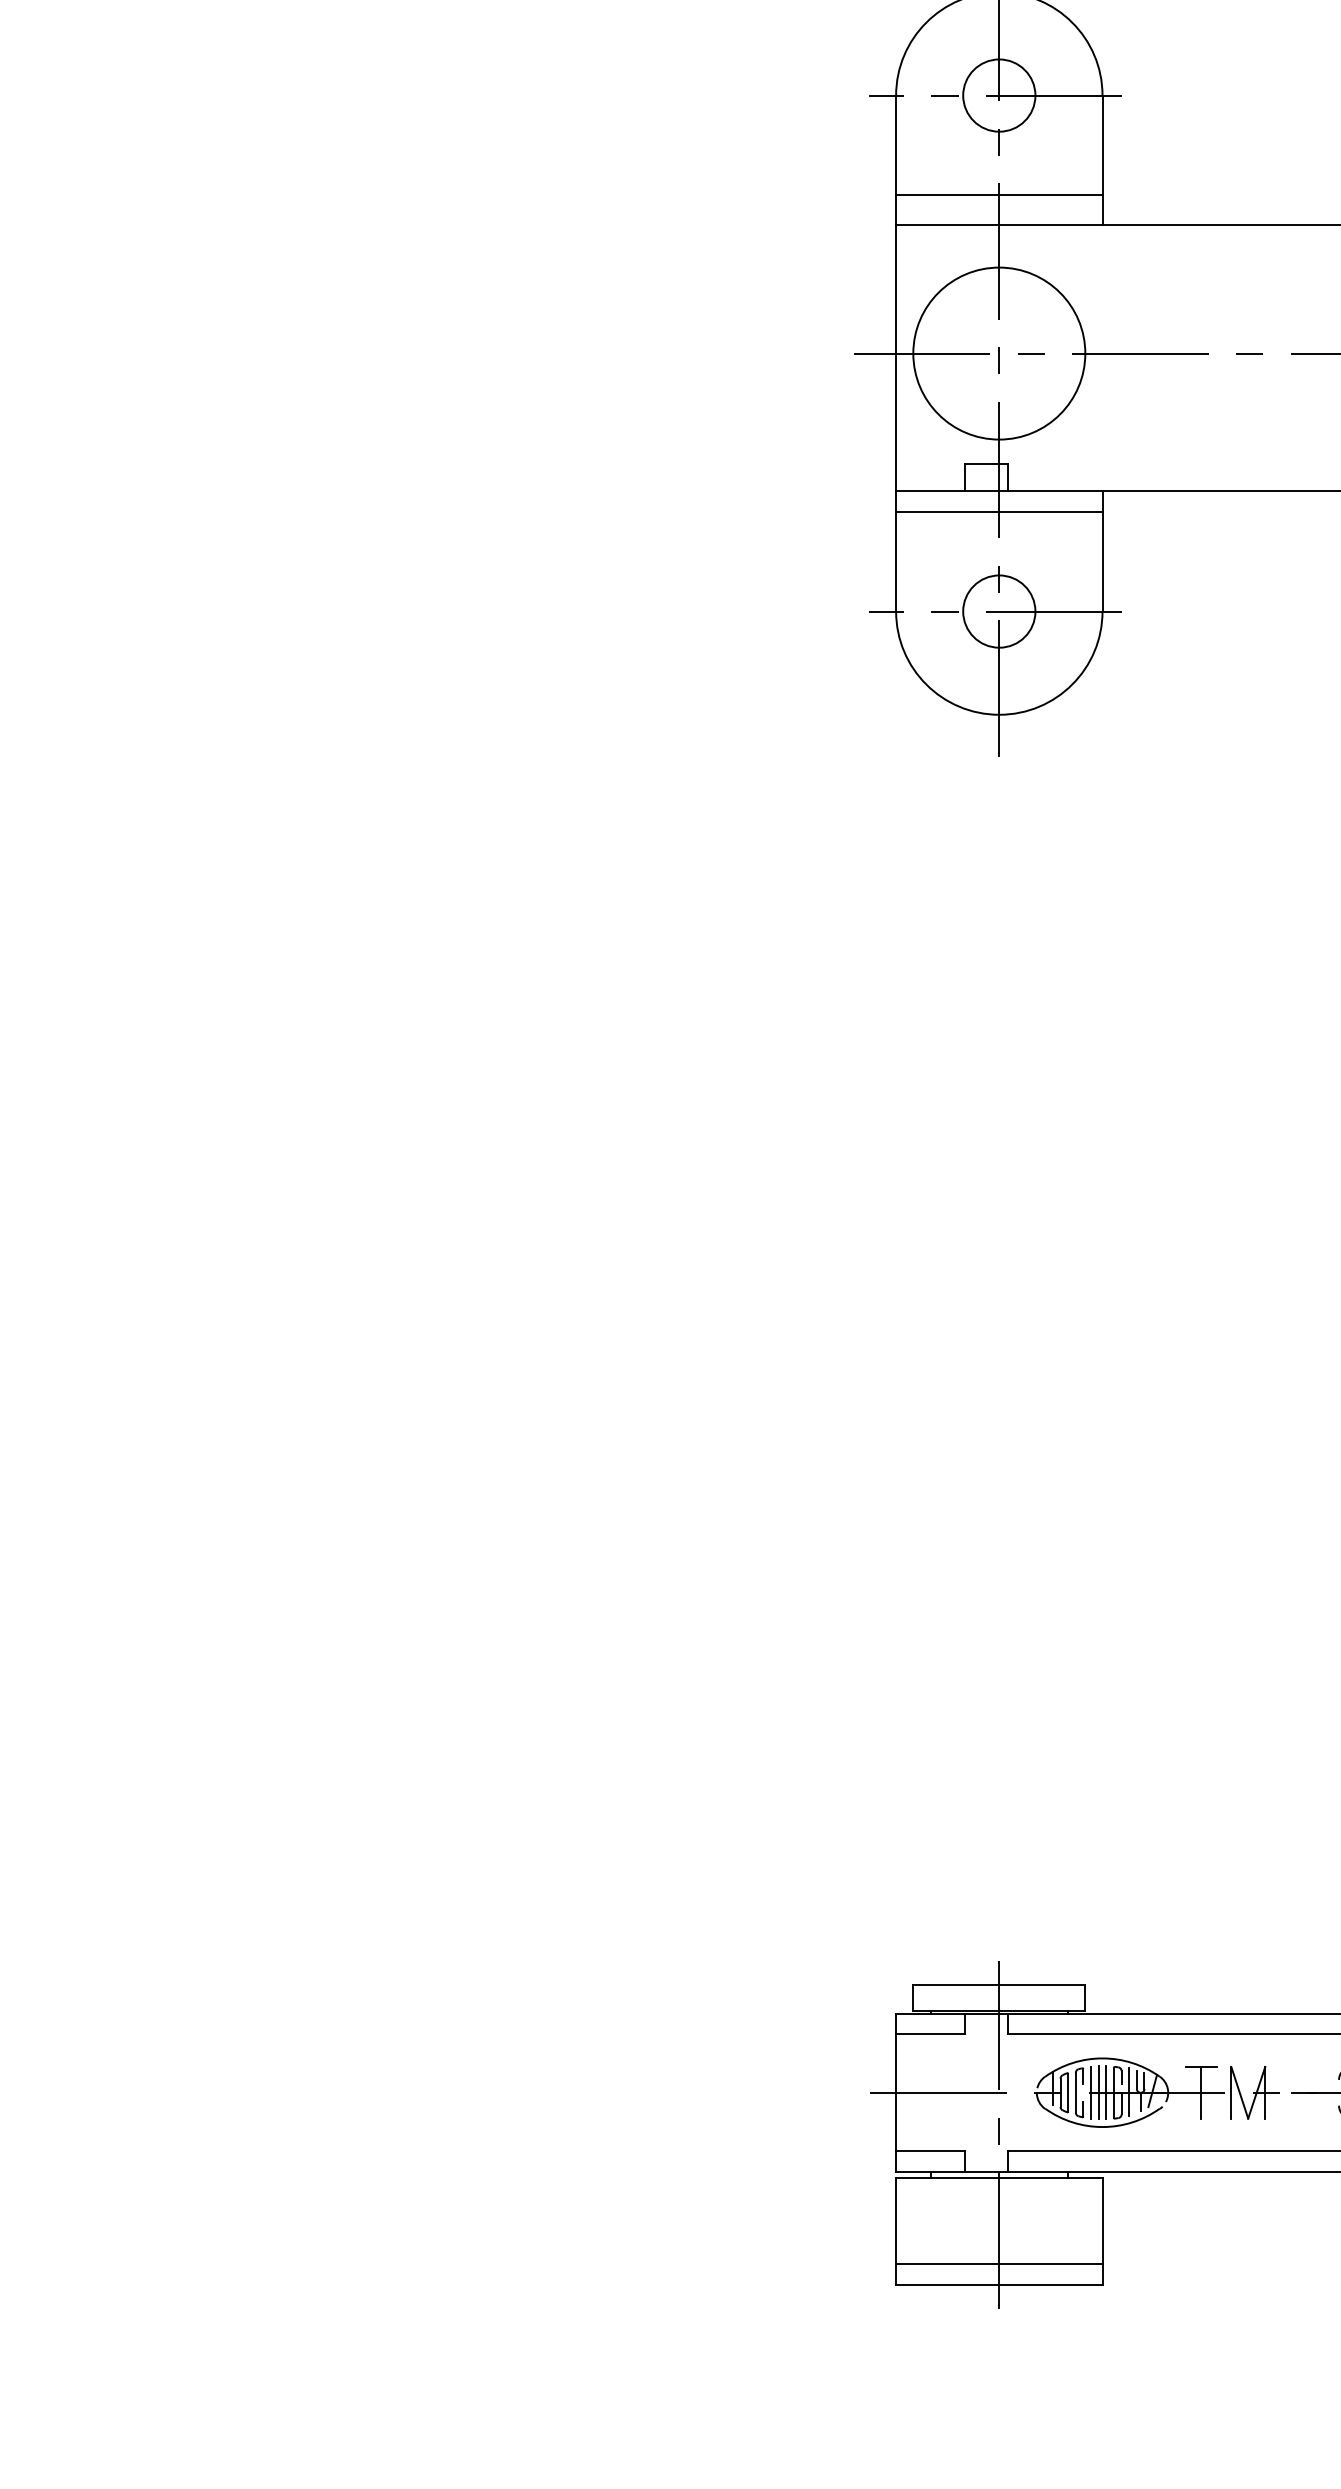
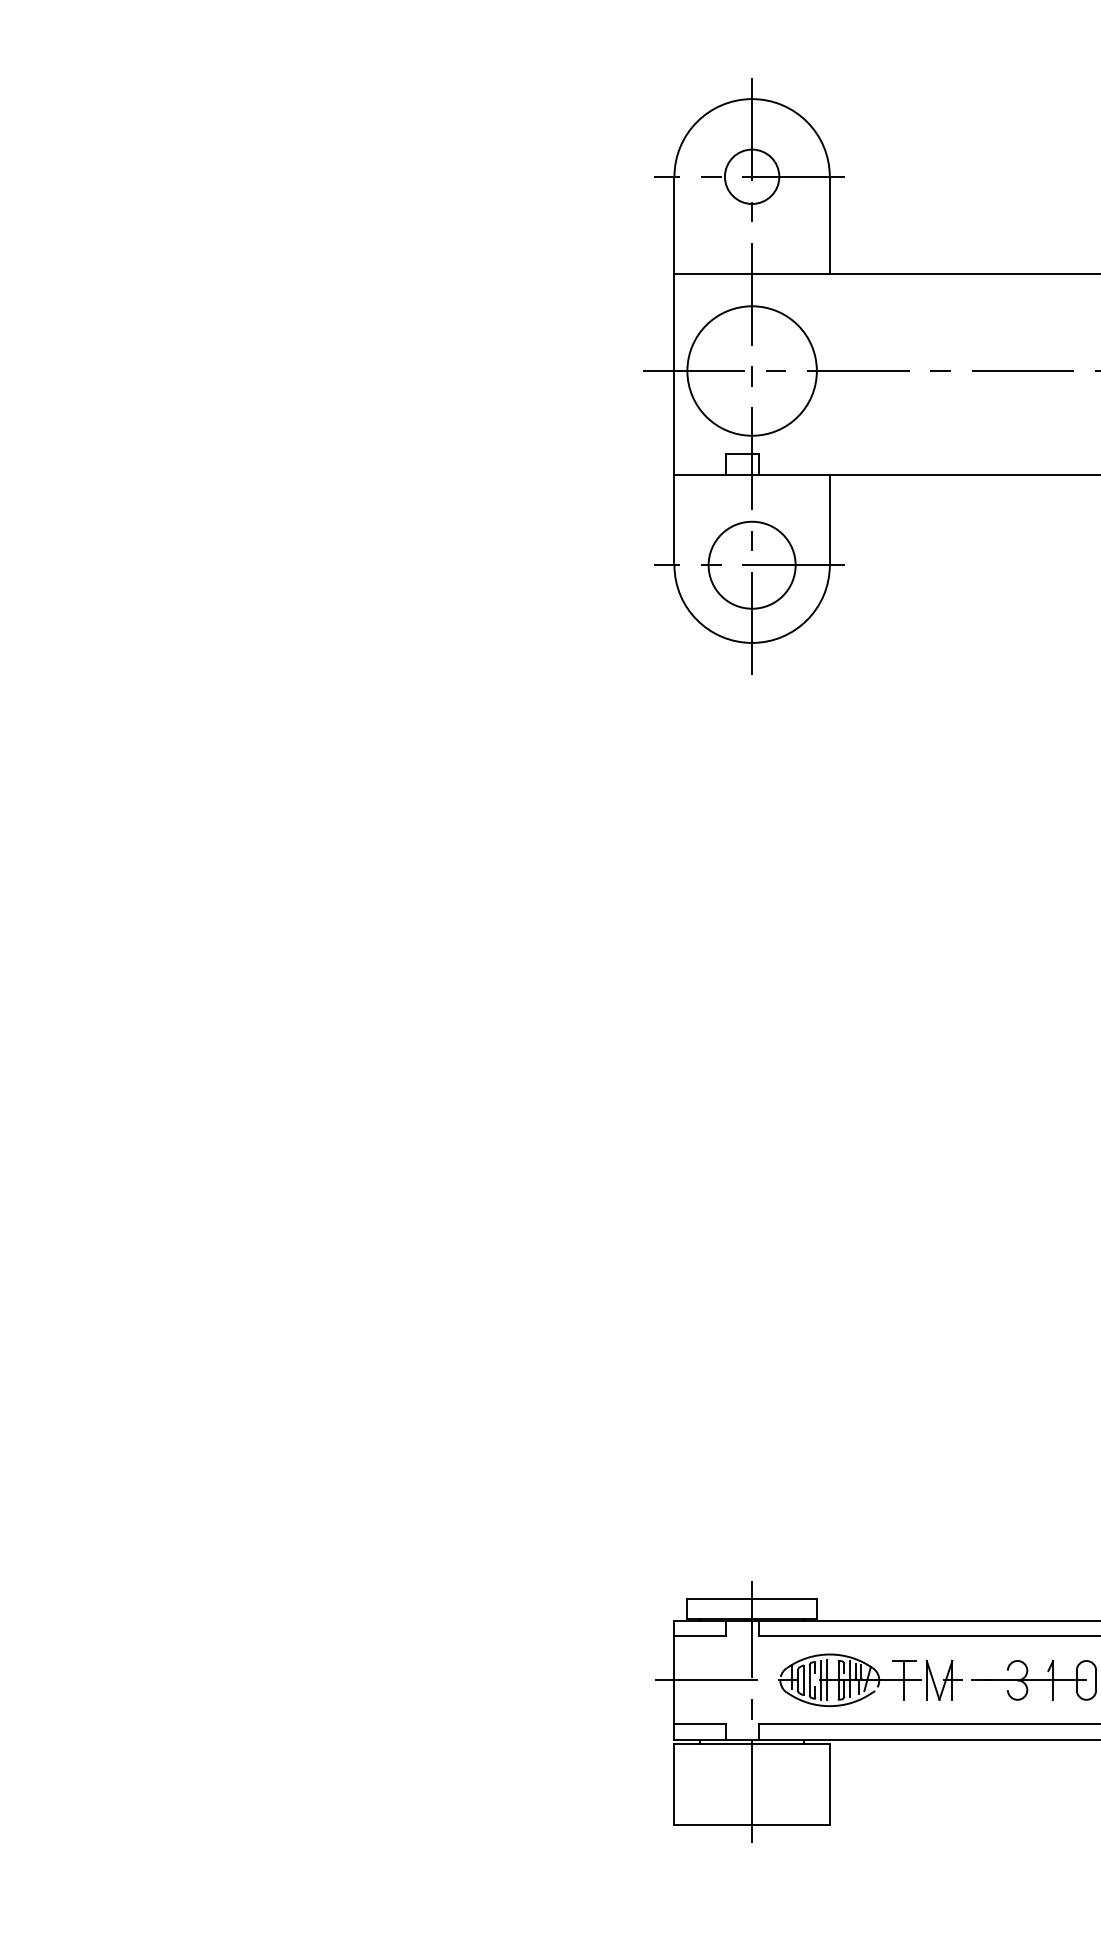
line: (998, 194) -> (751, 251), removed
line: (998, 512) -> (751, 490), removed
circle: (998, 611) -> (751, 565), size x1.6
line: (1106, 2092) -> (832, 1680), removed
line: (998, 2264) -> (751, 1809), removed

